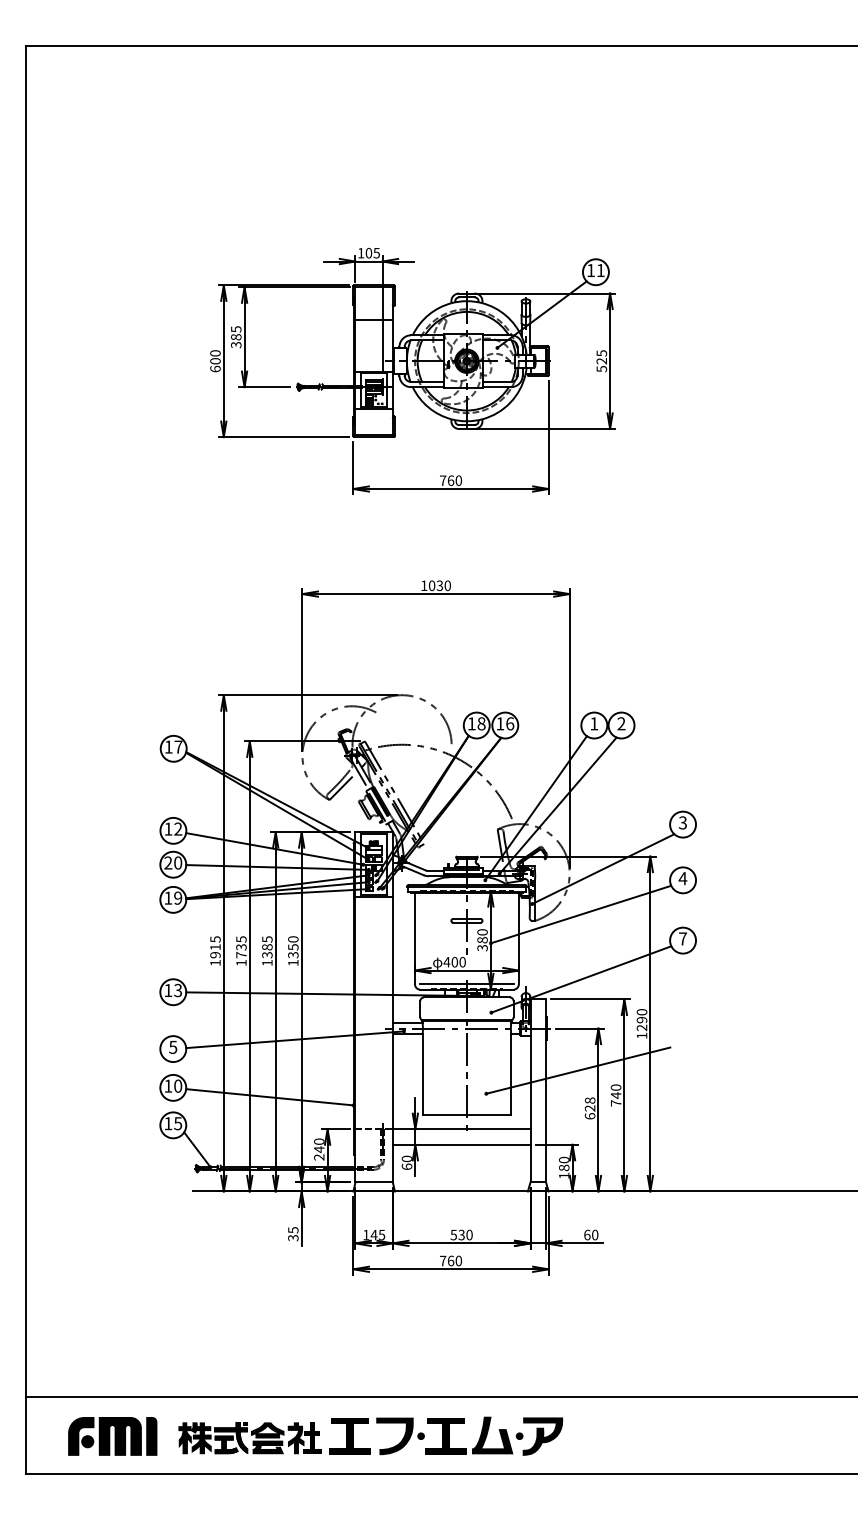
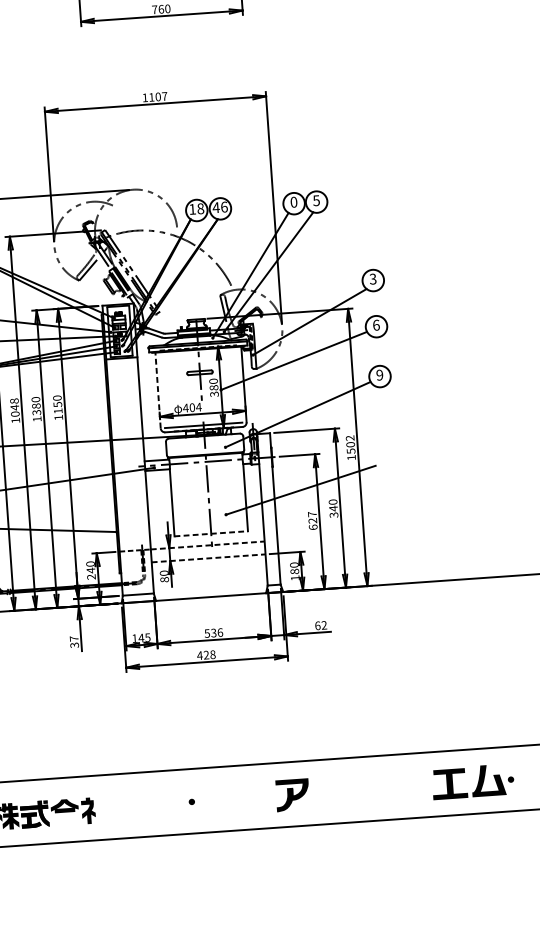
text: (439, 585) -> (157, 96), 1030 -> 1107
text: (499, 723) -> (215, 207), 16 -> 46
text: (594, 723) -> (294, 201), 1 -> 0
text: (621, 723) -> (316, 200), 2 -> 5
text: (682, 878) -> (375, 325), 4 -> 6
line: (415, 938) -> (158, 390), solid -> dashed
text: (682, 938) -> (379, 374), 7 -> 9
text: (267, 939) -> (36, 399), 1385 -> 1380
text: (241, 947) -> (14, 407), 1735 -> 1048
text: (293, 955) -> (58, 411), 1350 -> 1150
text: (462, 962) -> (198, 407), 400 -> 404
text: (641, 1020) -> (350, 445), 1290 -> 1502
text: (589, 1100) -> (311, 514), 628 -> 627
text: (615, 1103) -> (333, 515), 740 -> 340
line: (467, 1115) -> (211, 533), solid -> dashed
line: (461, 1129) -> (207, 545), solid -> dashed
line: (461, 1144) -> (208, 558), solid -> dashed
text: (406, 1166) -> (164, 579), 60 -> 80
text: (293, 1230) -> (74, 639), 35 -> 37
text: (469, 1234) -> (220, 632), 530 -> 536
text: (595, 1235) -> (324, 625), 60 -> 62
text: (450, 1260) -> (206, 654), 760 -> 428
part: (474, 1435) -> (473, 781), moved
part: (349, 1436) -> (132, 806), removed
fill: (394, 1436) -> (169, 803), removed
fill: (311, 1438) -> (101, 810), removed
fill: (268, 1447) -> (66, 820), removed

